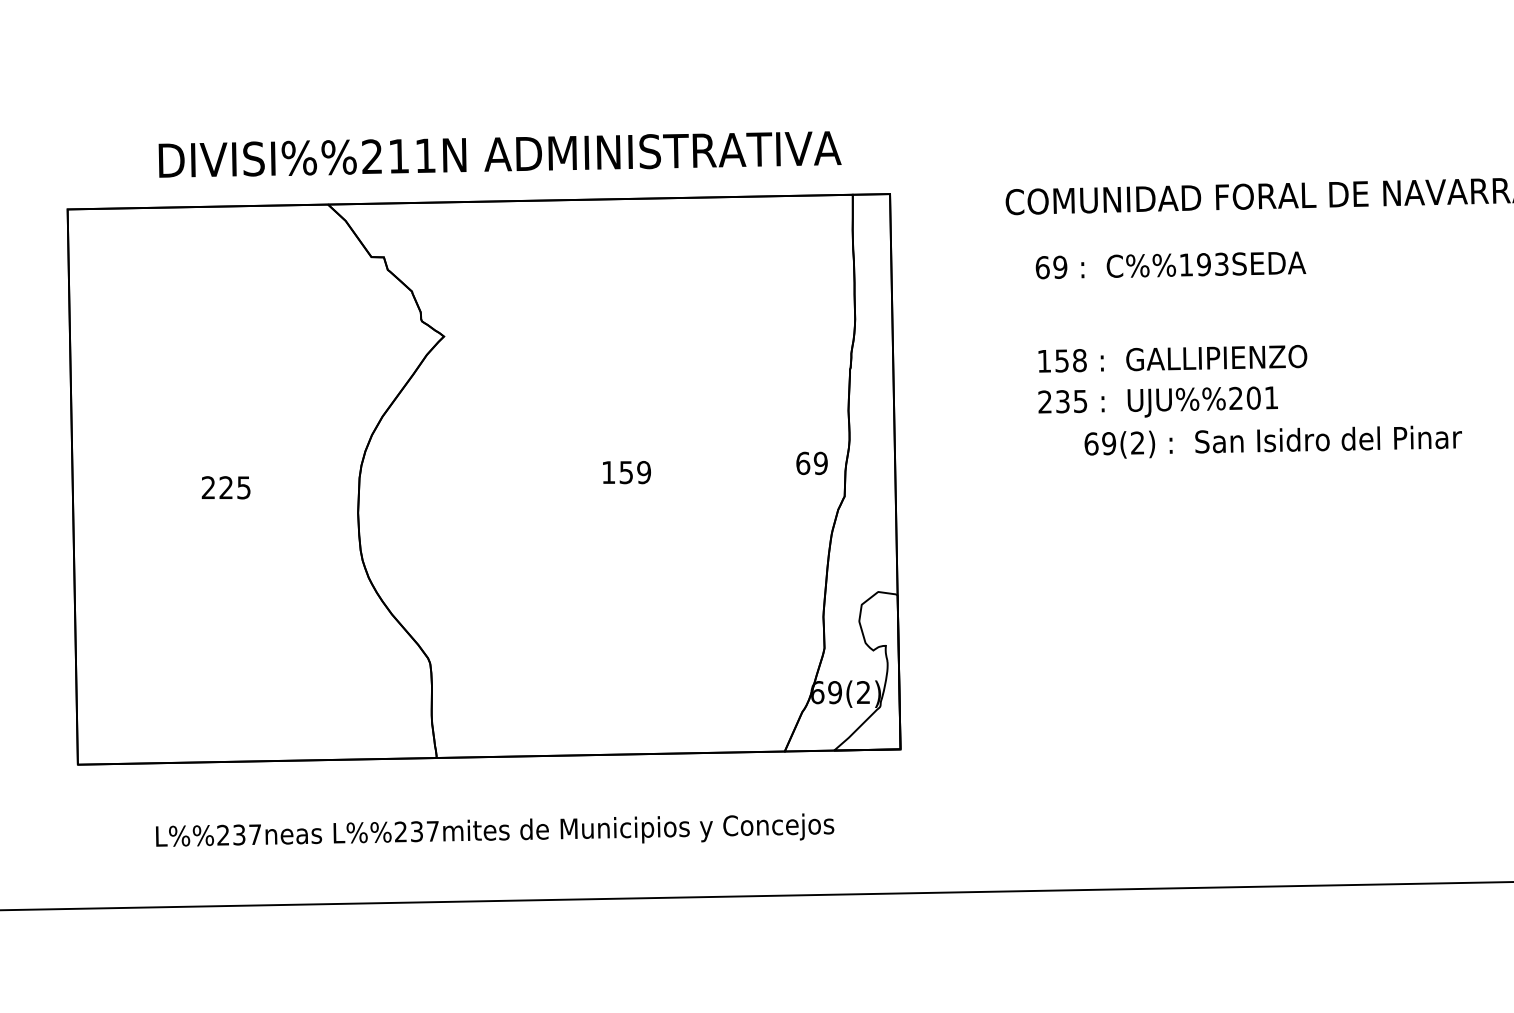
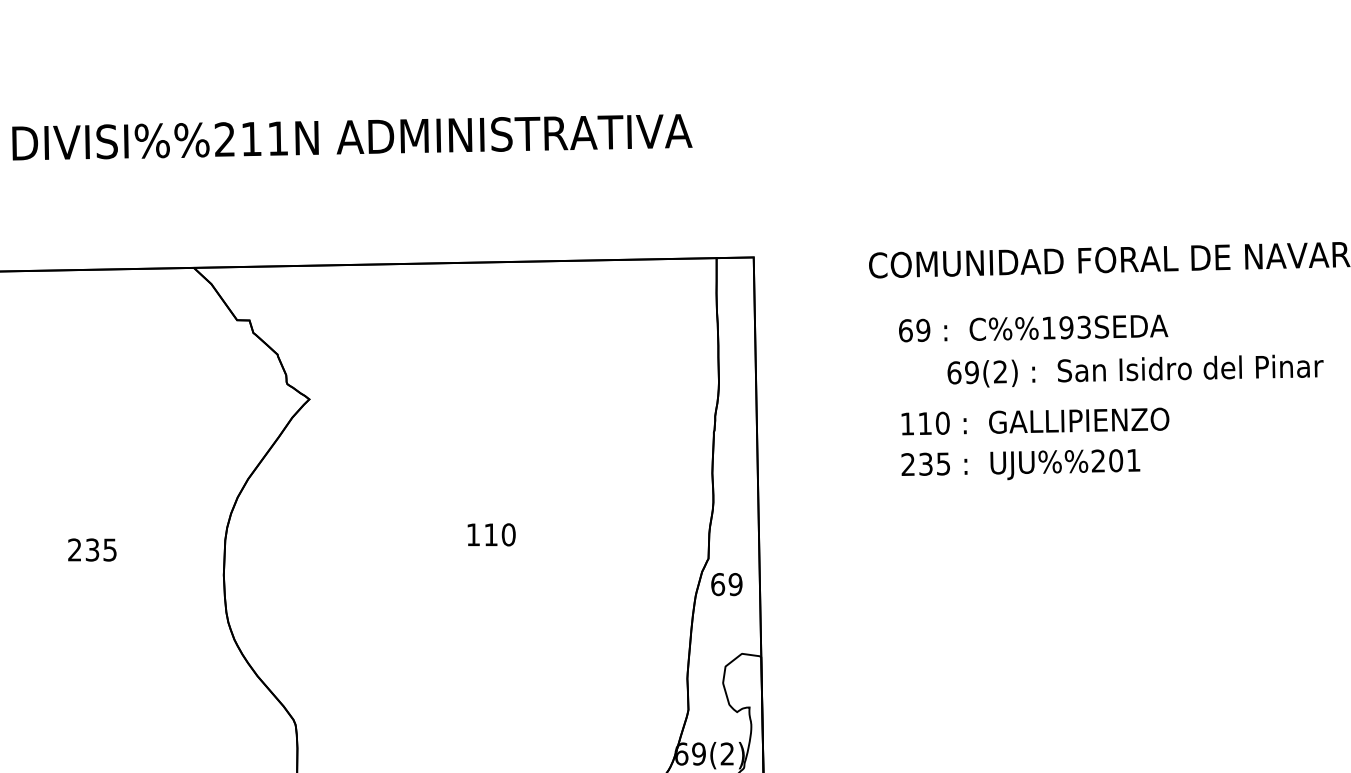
text: (499, 154) -> (351, 137), moved
text: (1070, 360) -> (933, 423), 158 -> 110
text: (1272, 441) -> (1134, 370), moved
text: (811, 463) -> (726, 584), moved
text: (635, 472) -> (500, 534), 159 -> 110
text: (225, 487) -> (91, 549), 225 -> 235

